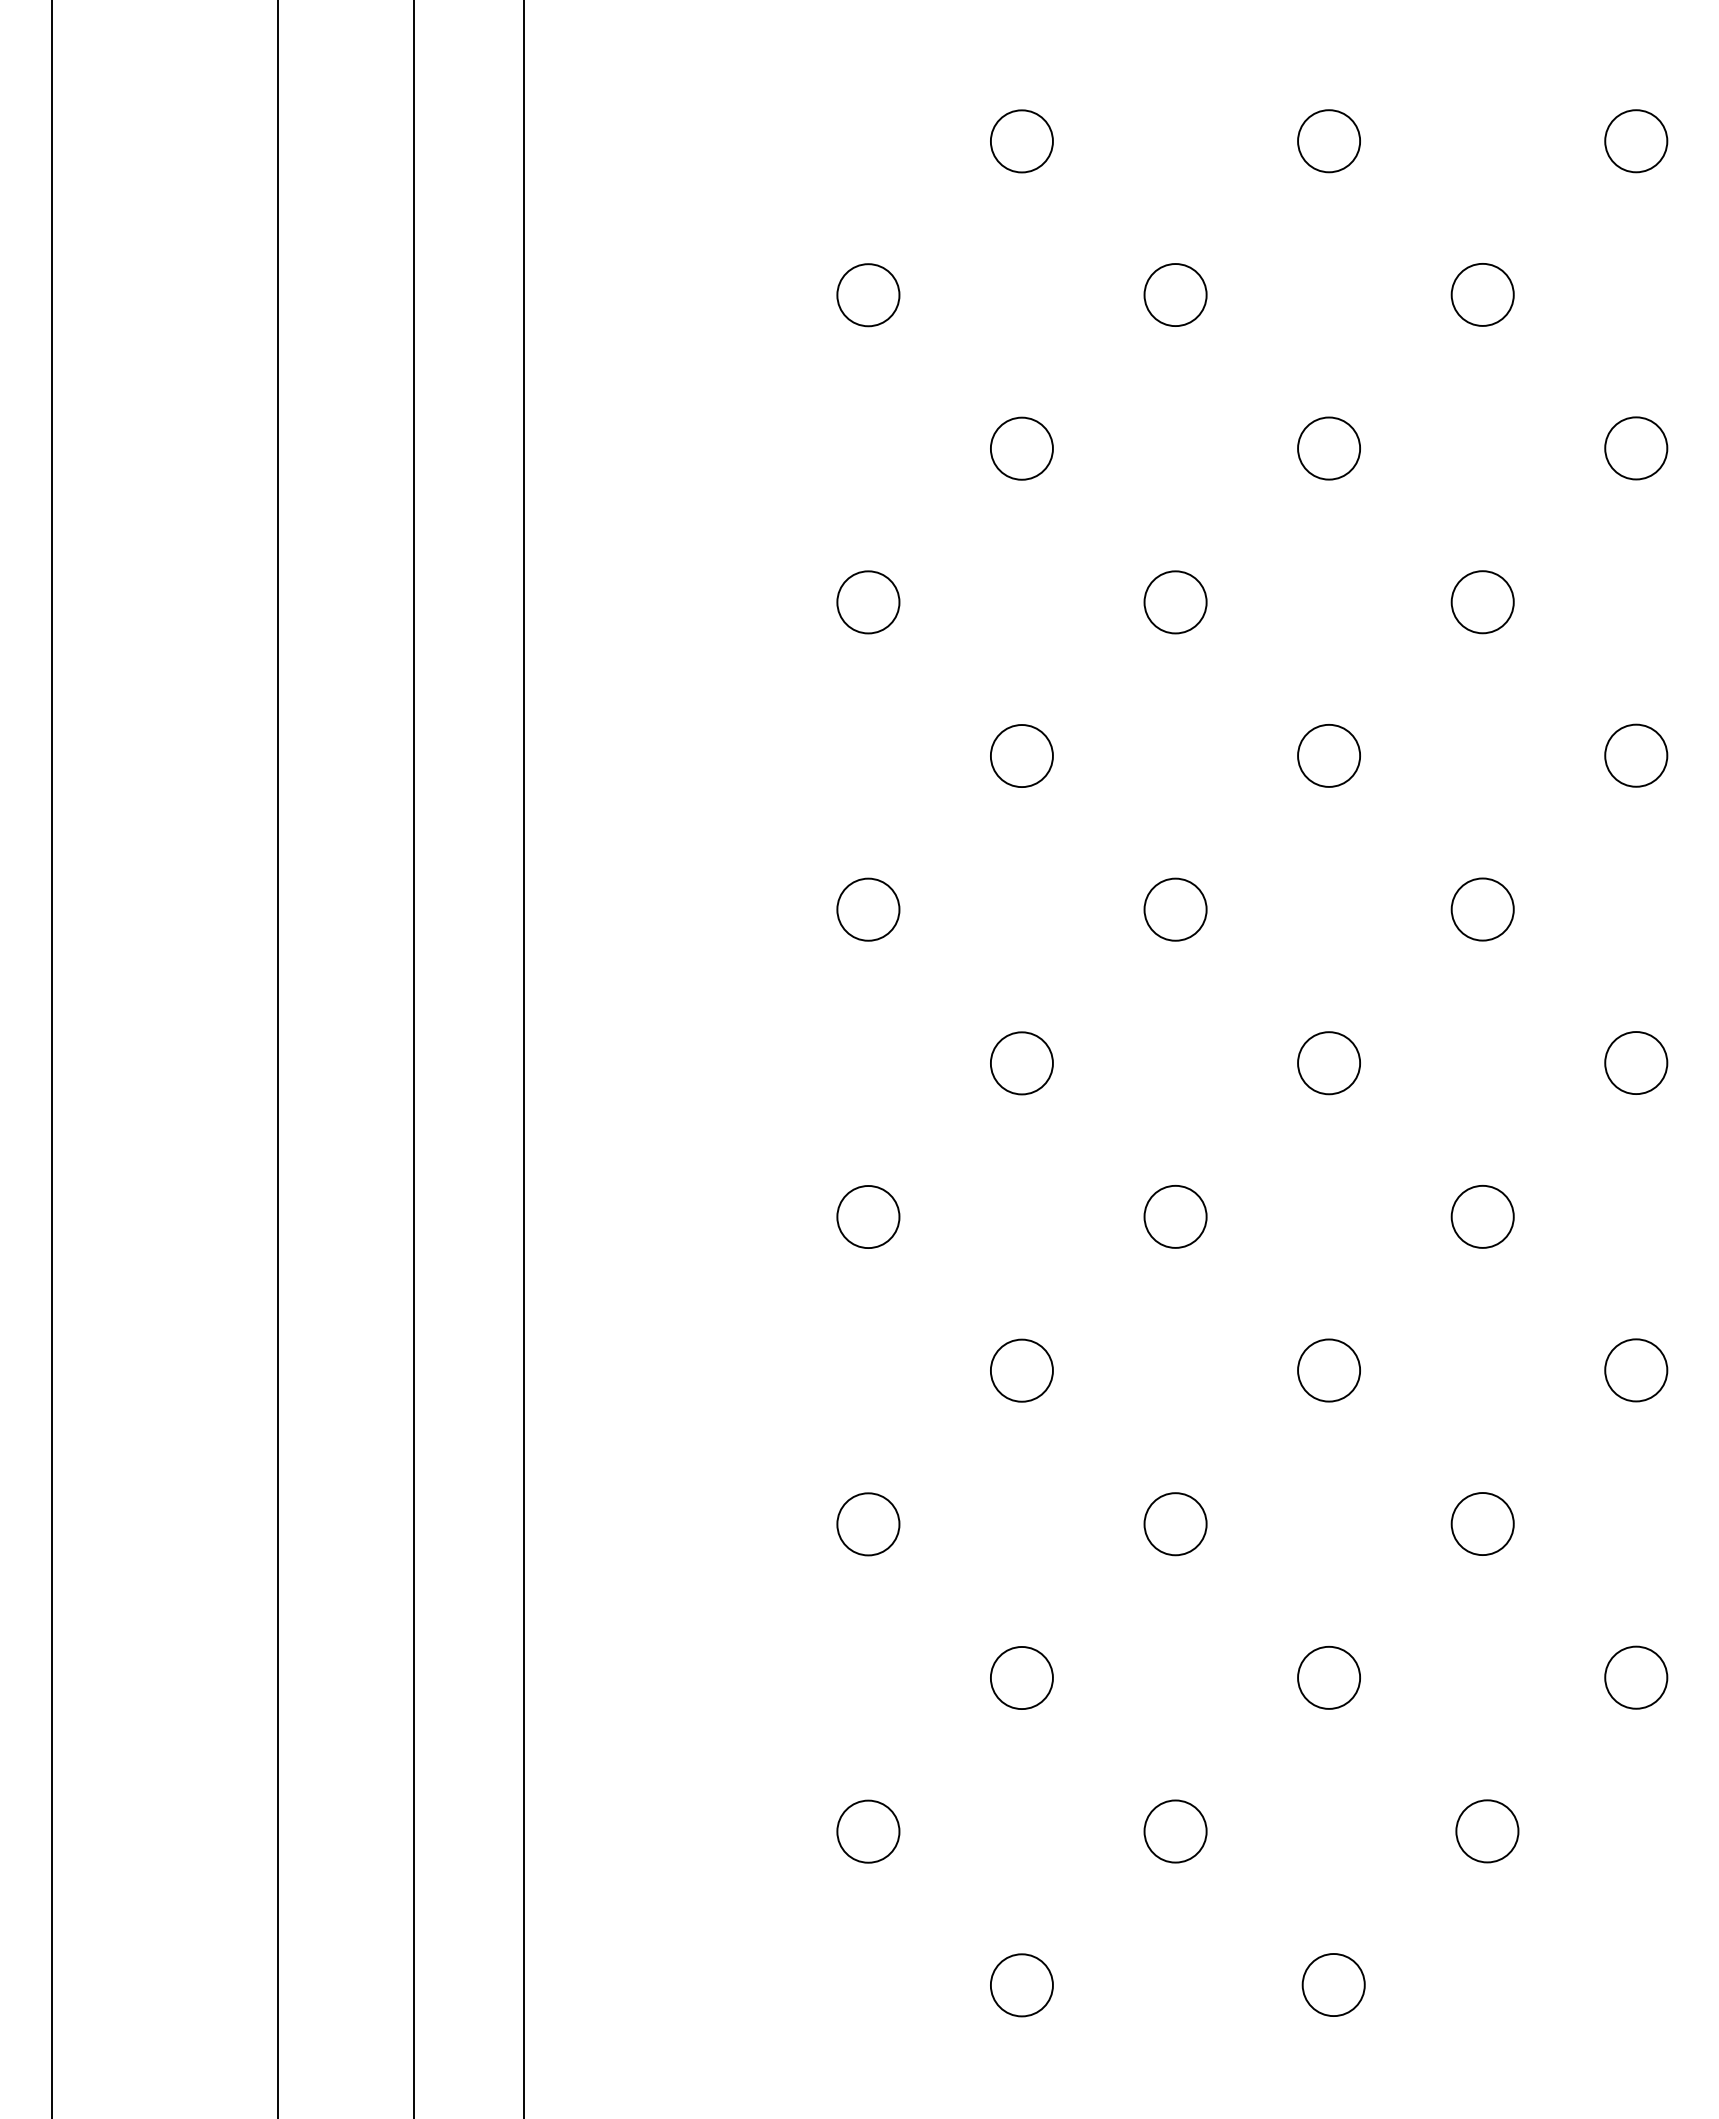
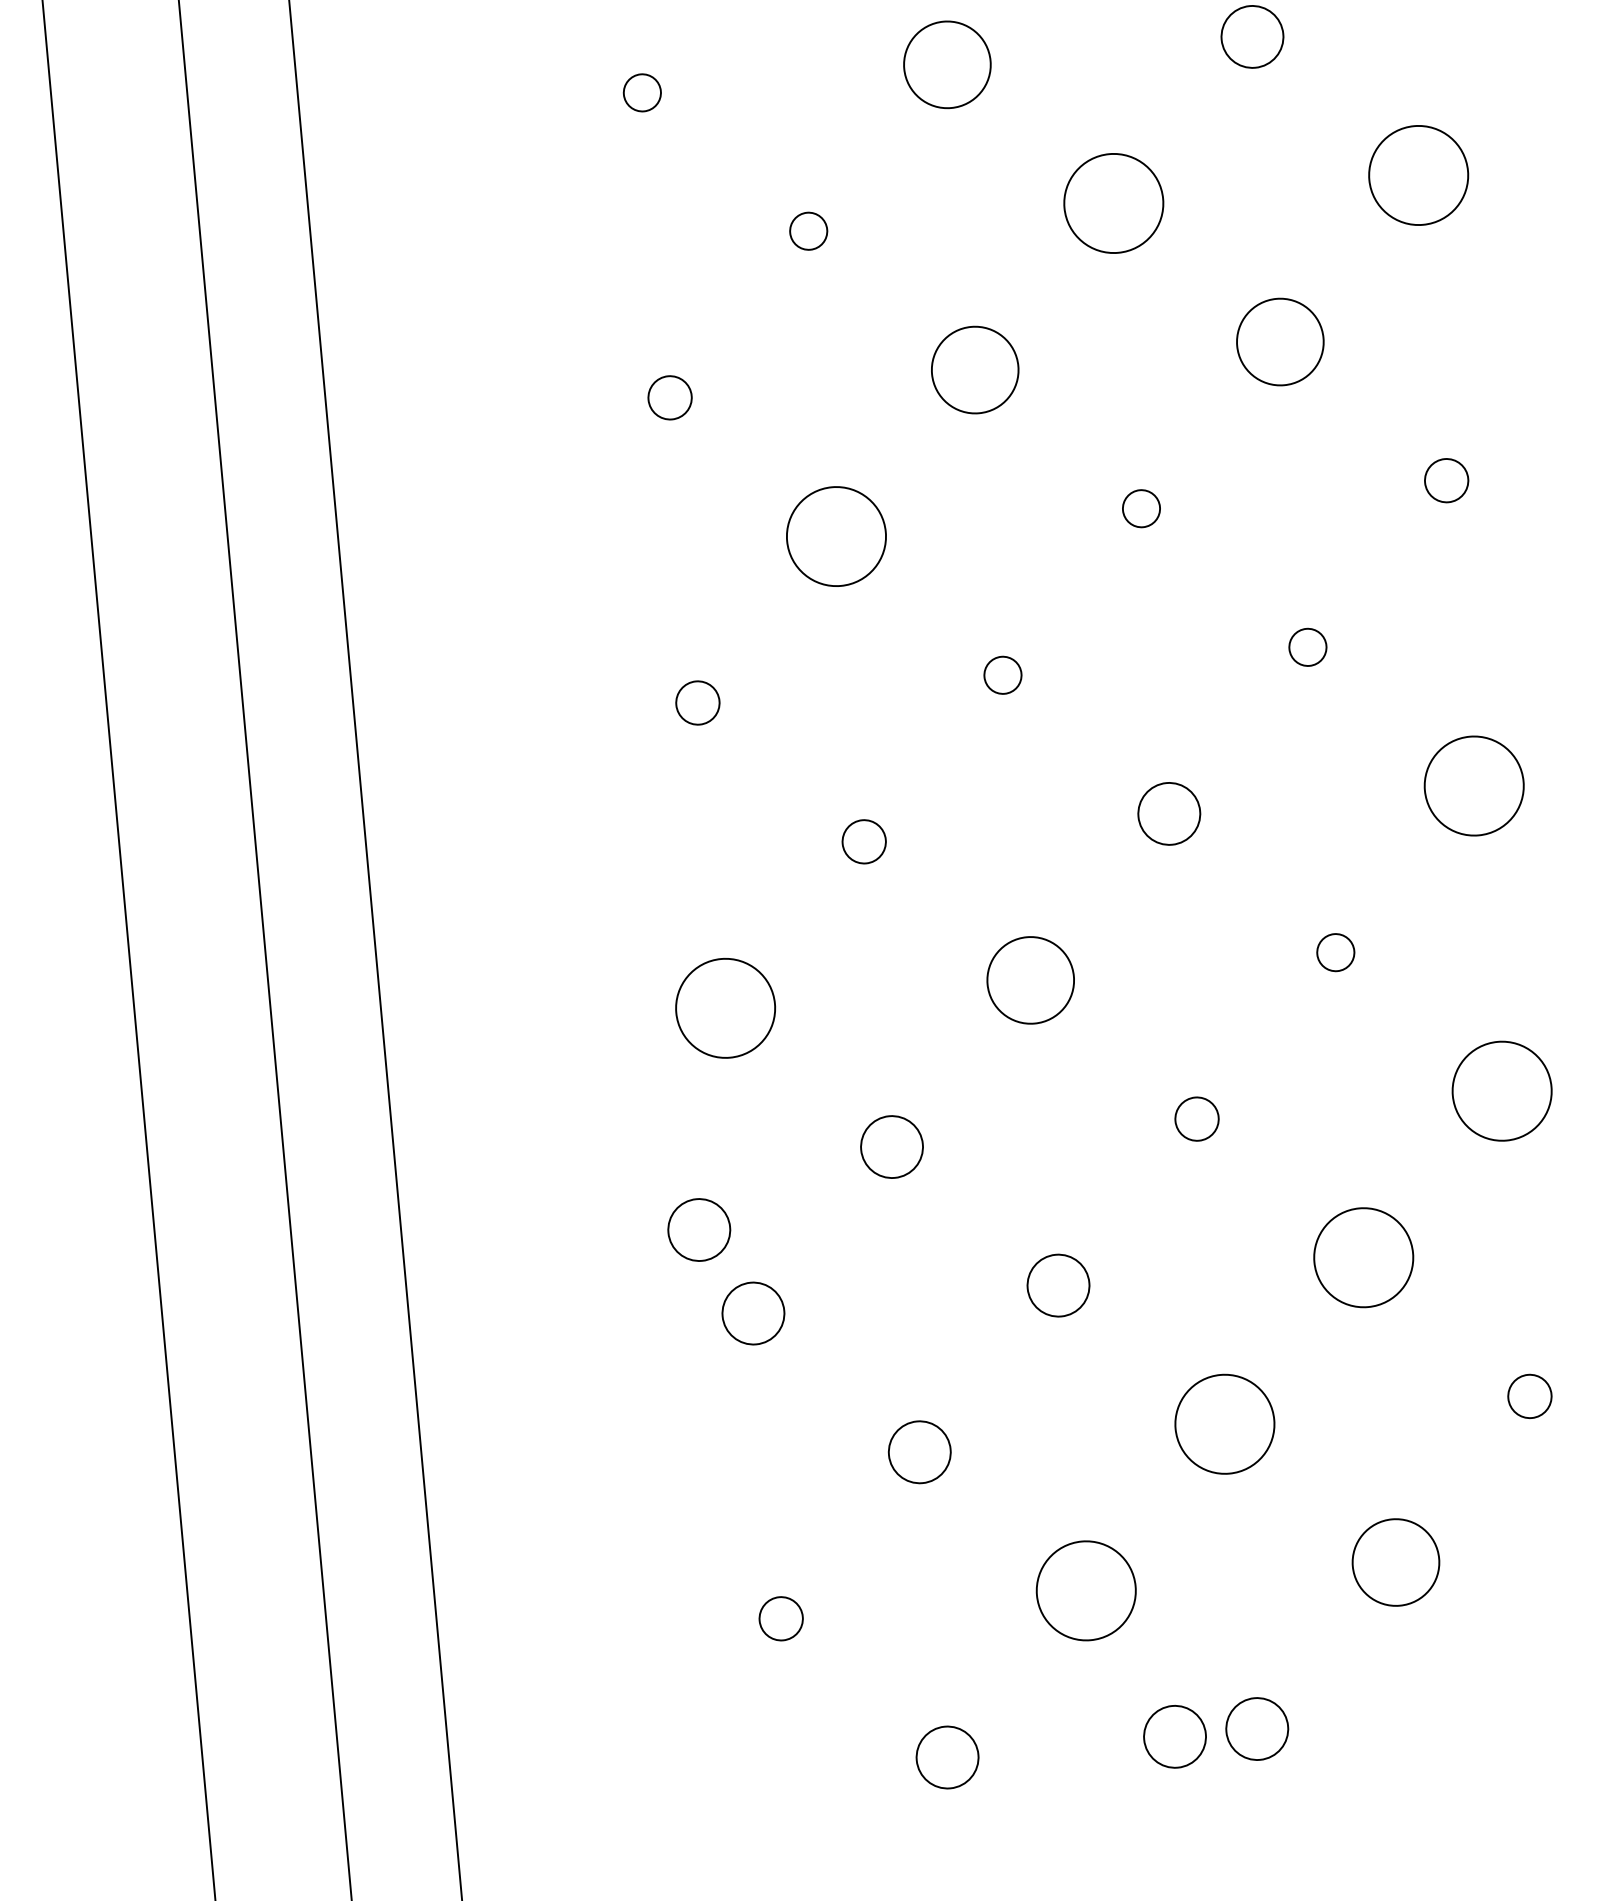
circle: (868, 295) -> (642, 93), size x0.6
circle: (1175, 295) -> (947, 65), size x1.4
circle: (1021, 448) -> (808, 231), size x0.6
circle: (1328, 448) -> (1113, 203), size x1.6
circle: (1636, 448) -> (1419, 175), size x1.6
circle: (868, 602) -> (670, 397), size x0.7
circle: (1175, 602) -> (975, 370), size x1.4
circle: (1482, 602) -> (1280, 342), size x1.4
circle: (1328, 755) -> (1140, 508), size x0.6
circle: (1636, 755) -> (1446, 480), size x0.7
circle: (1021, 756) -> (836, 537), size x1.6
circle: (868, 909) -> (697, 702), size x0.7
circle: (1175, 909) -> (1002, 675), size x0.6
circle: (1482, 909) -> (1307, 647), size x0.6
circle: (1636, 1062) -> (1474, 785), size x1.6
circle: (1021, 1063) -> (863, 841), size x0.7
circle: (868, 1216) -> (725, 1007), size x1.6
circle: (1175, 1216) -> (1030, 980), size x1.4
circle: (1482, 1216) -> (1335, 952), size x0.6
circle: (1328, 1370) -> (1196, 1119), size x0.7
circle: (1636, 1370) -> (1502, 1091), size x1.6
circle: (821, 1435) -> (698, 1229), added
circle: (1482, 1523) -> (1363, 1257), size x1.6
circle: (1328, 1677) -> (1224, 1424), size x1.6
circle: (1636, 1677) -> (1530, 1396), size x0.7
circle: (868, 1831) -> (781, 1618), size x0.7
circle: (1175, 1831) -> (1086, 1590), size x1.6
circle: (1487, 1831) -> (1396, 1562), size x1.4
circle: (1250, 1985) -> (1174, 1737), added

